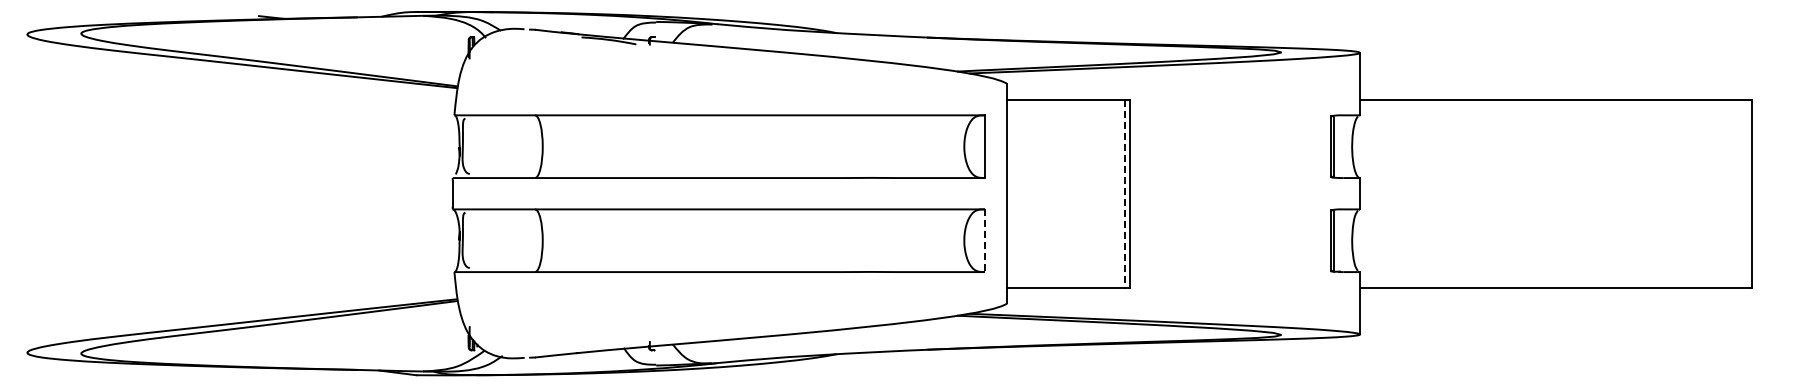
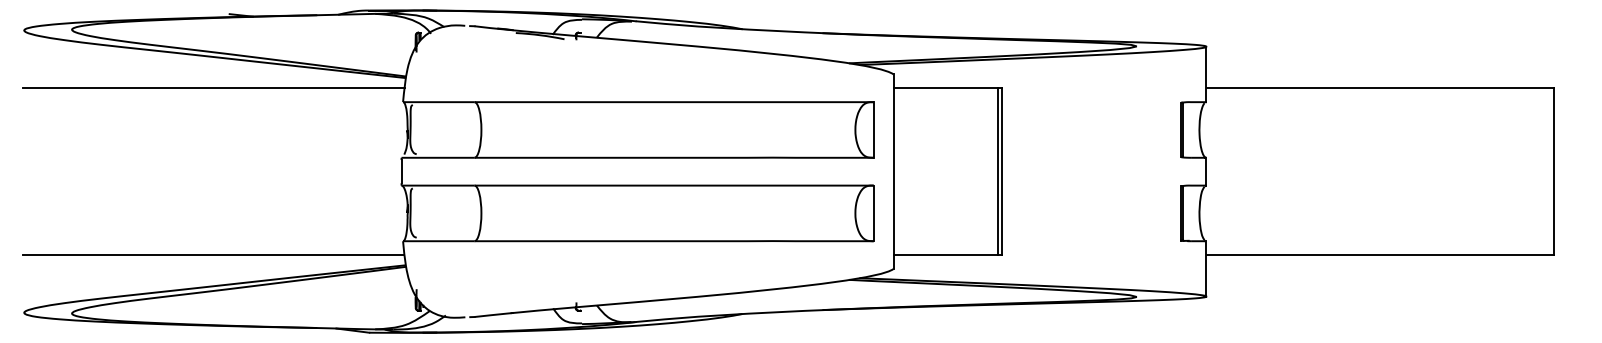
line: (241, 99) -> (214, 88), added
line: (1124, 194) -> (997, 172), dashed -> solid
line: (985, 241) -> (874, 214), dashed -> solid
line: (240, 287) -> (213, 254), added

